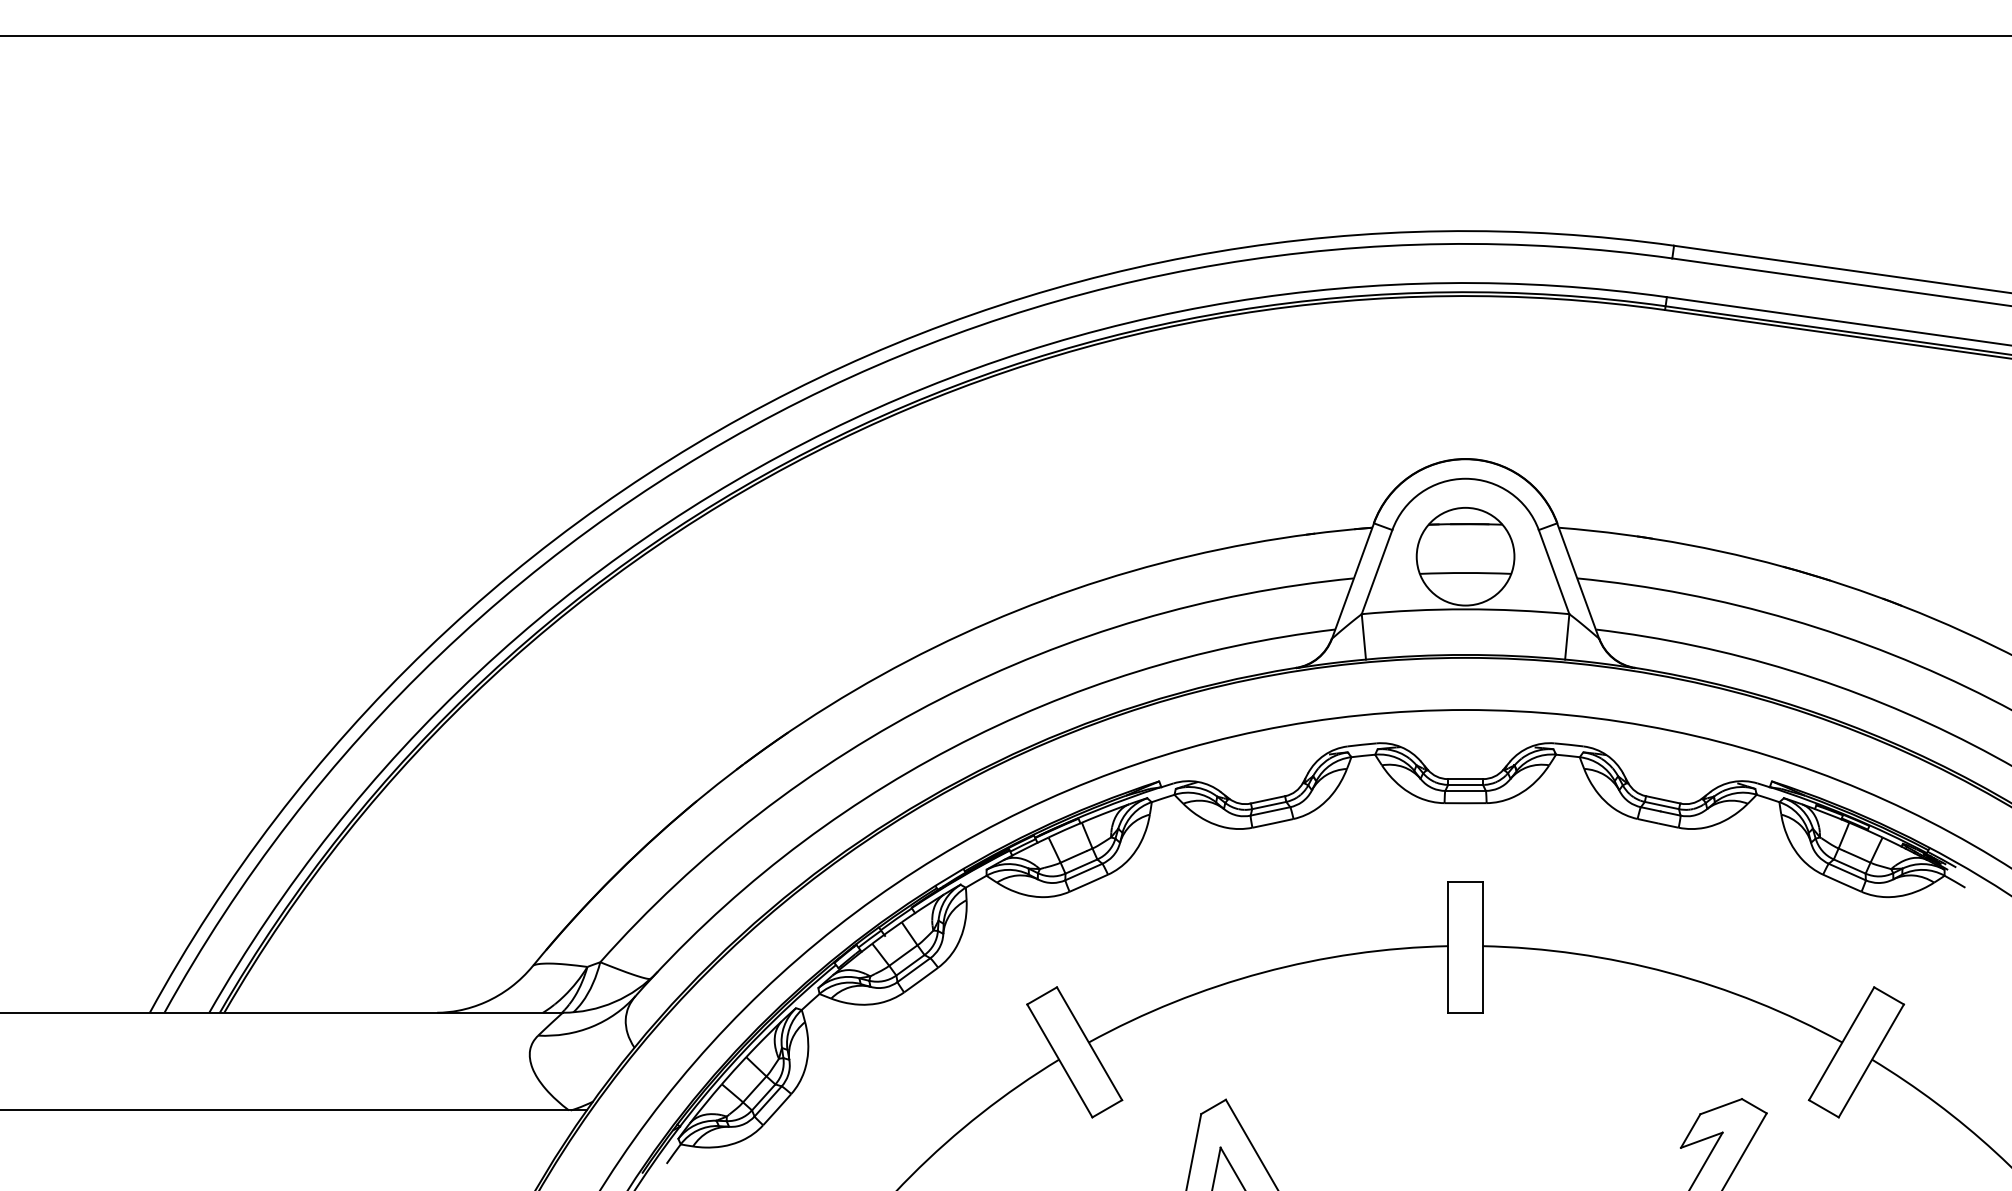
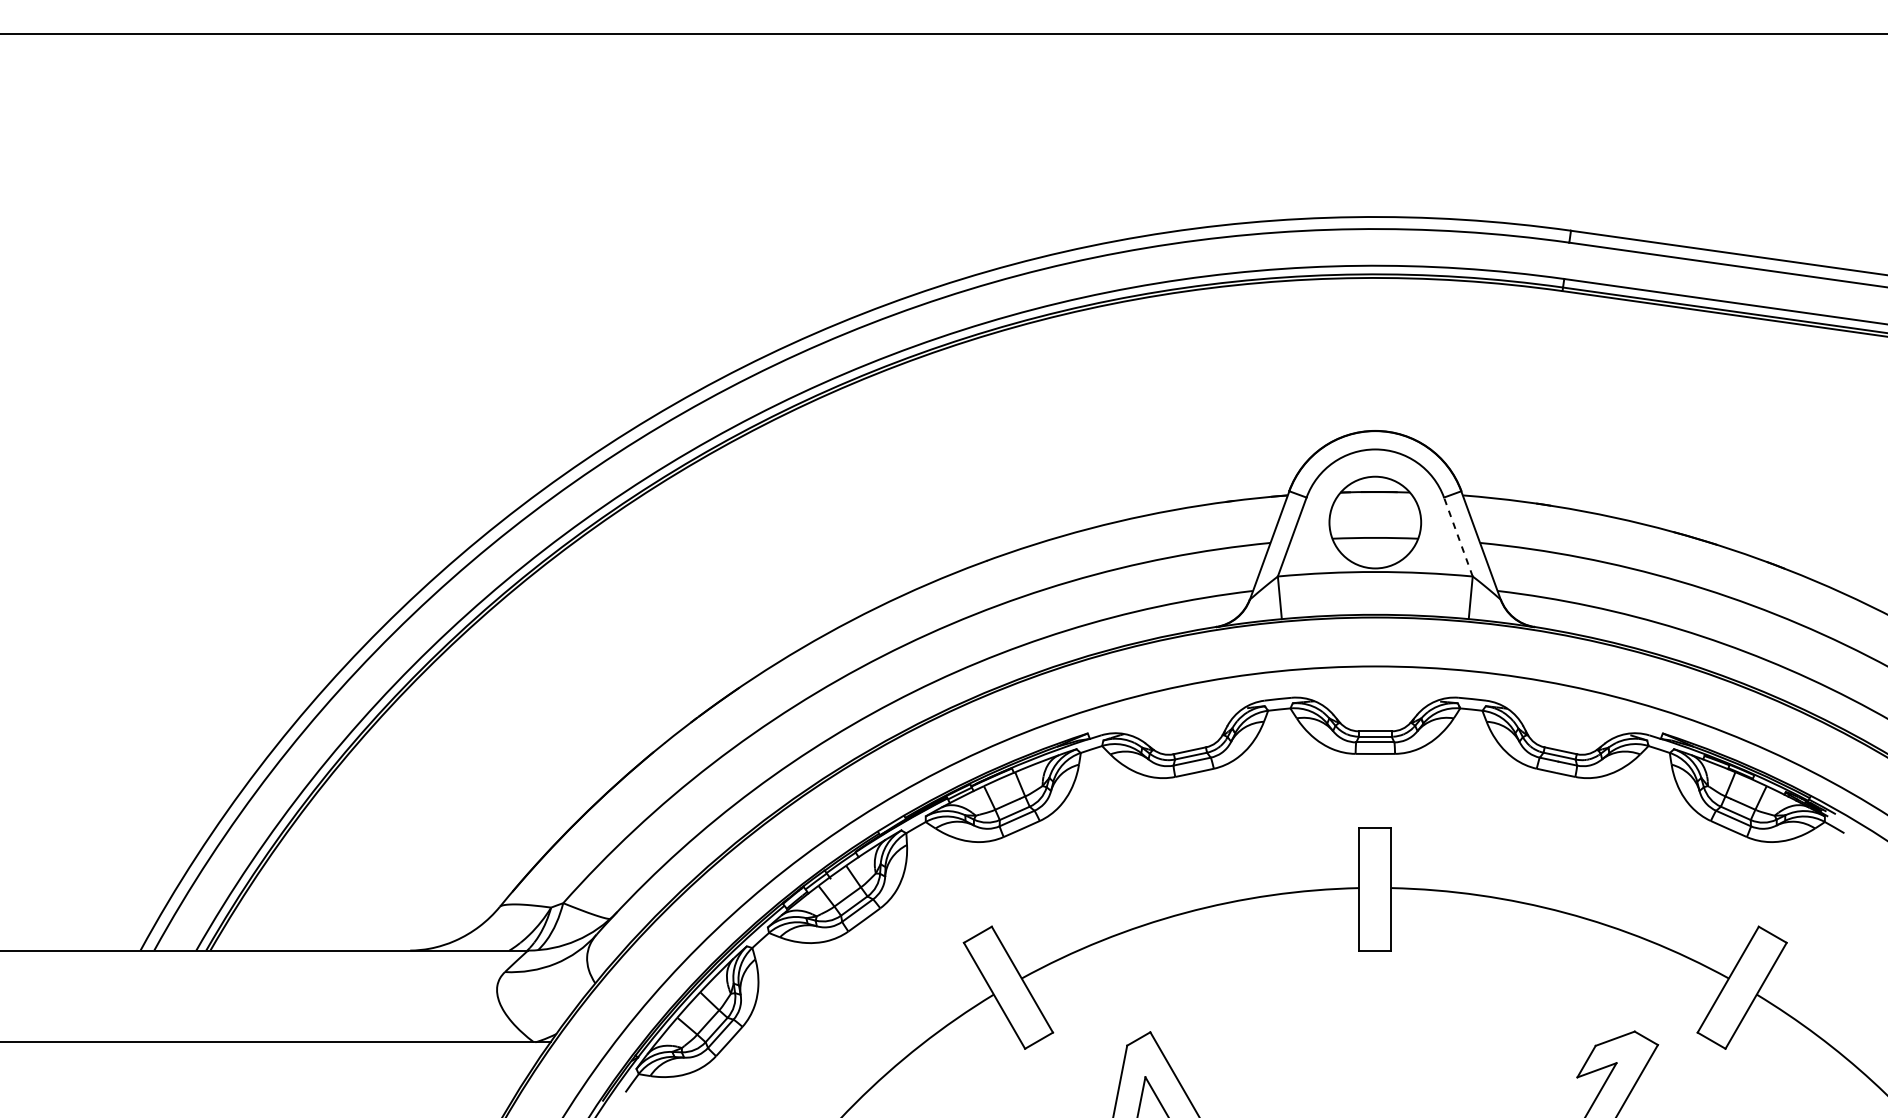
line: (1554, 572) -> (1458, 537), solid -> dashed

